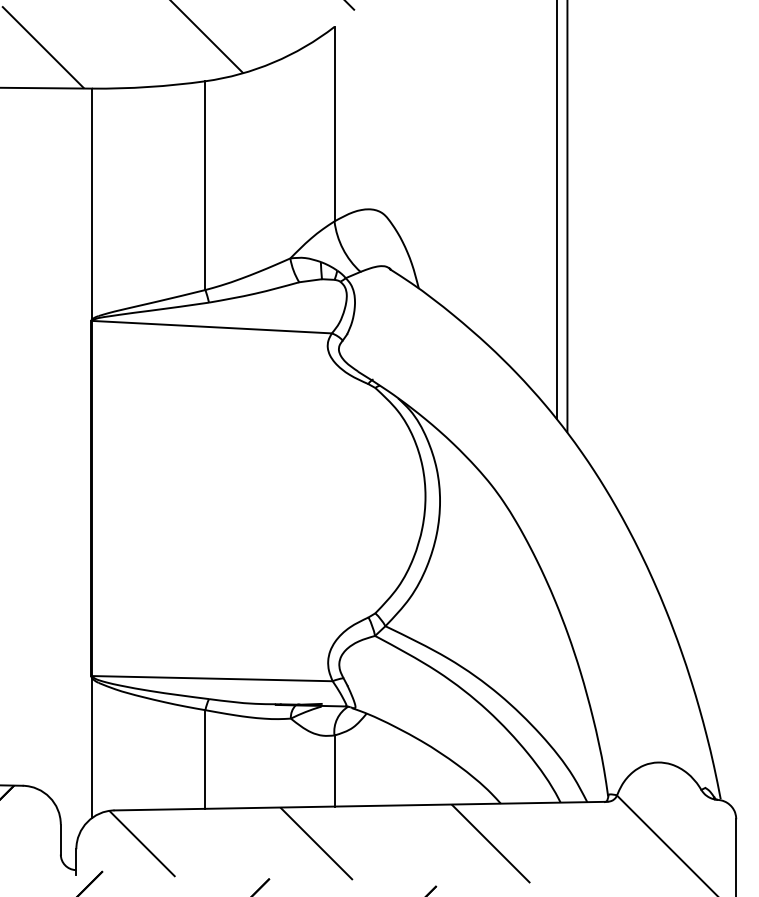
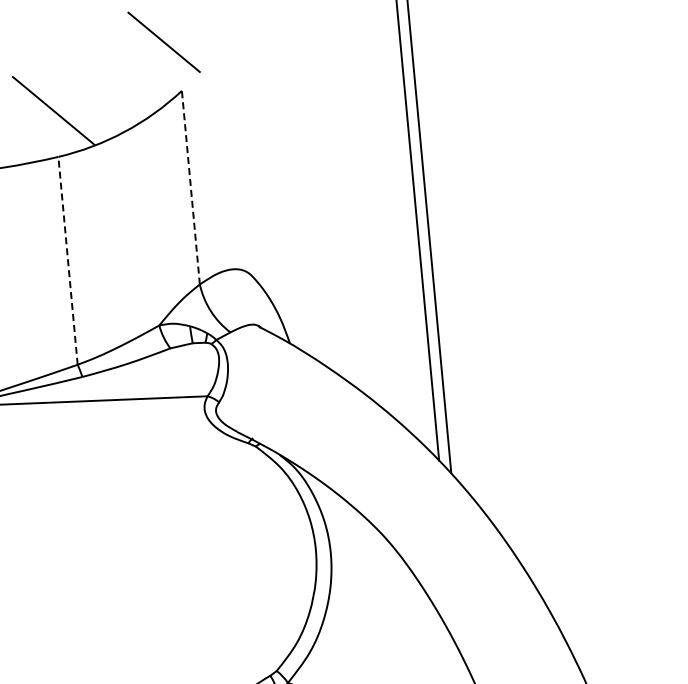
line: (334, 123) -> (190, 187), solid -> dashed
line: (205, 185) -> (68, 260), solid -> dashed

